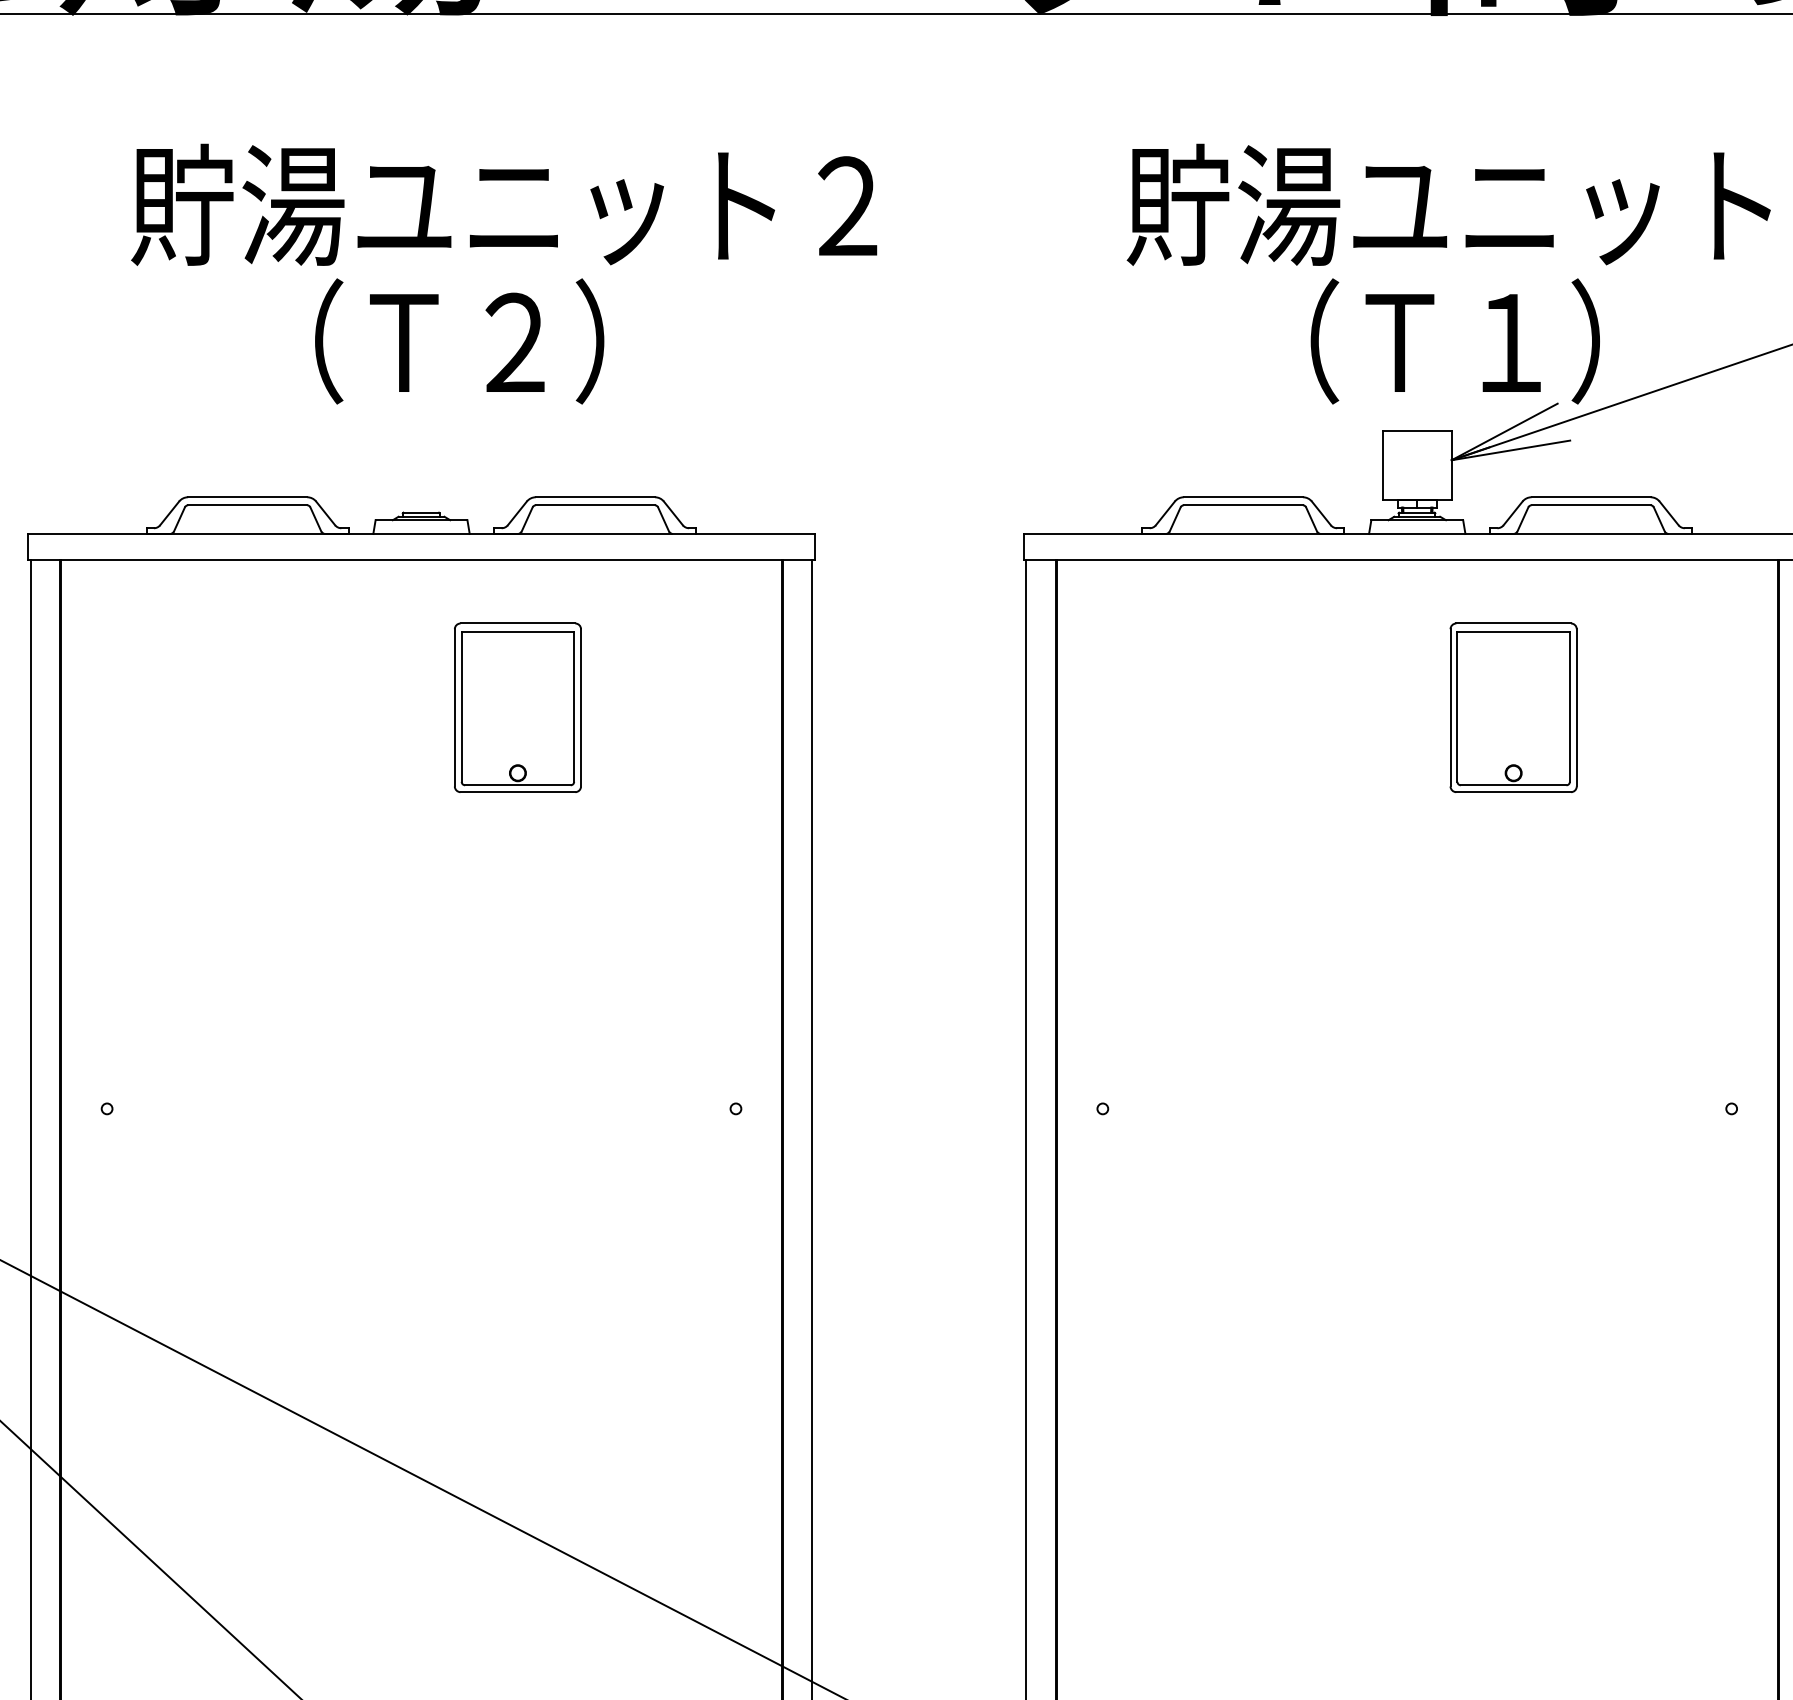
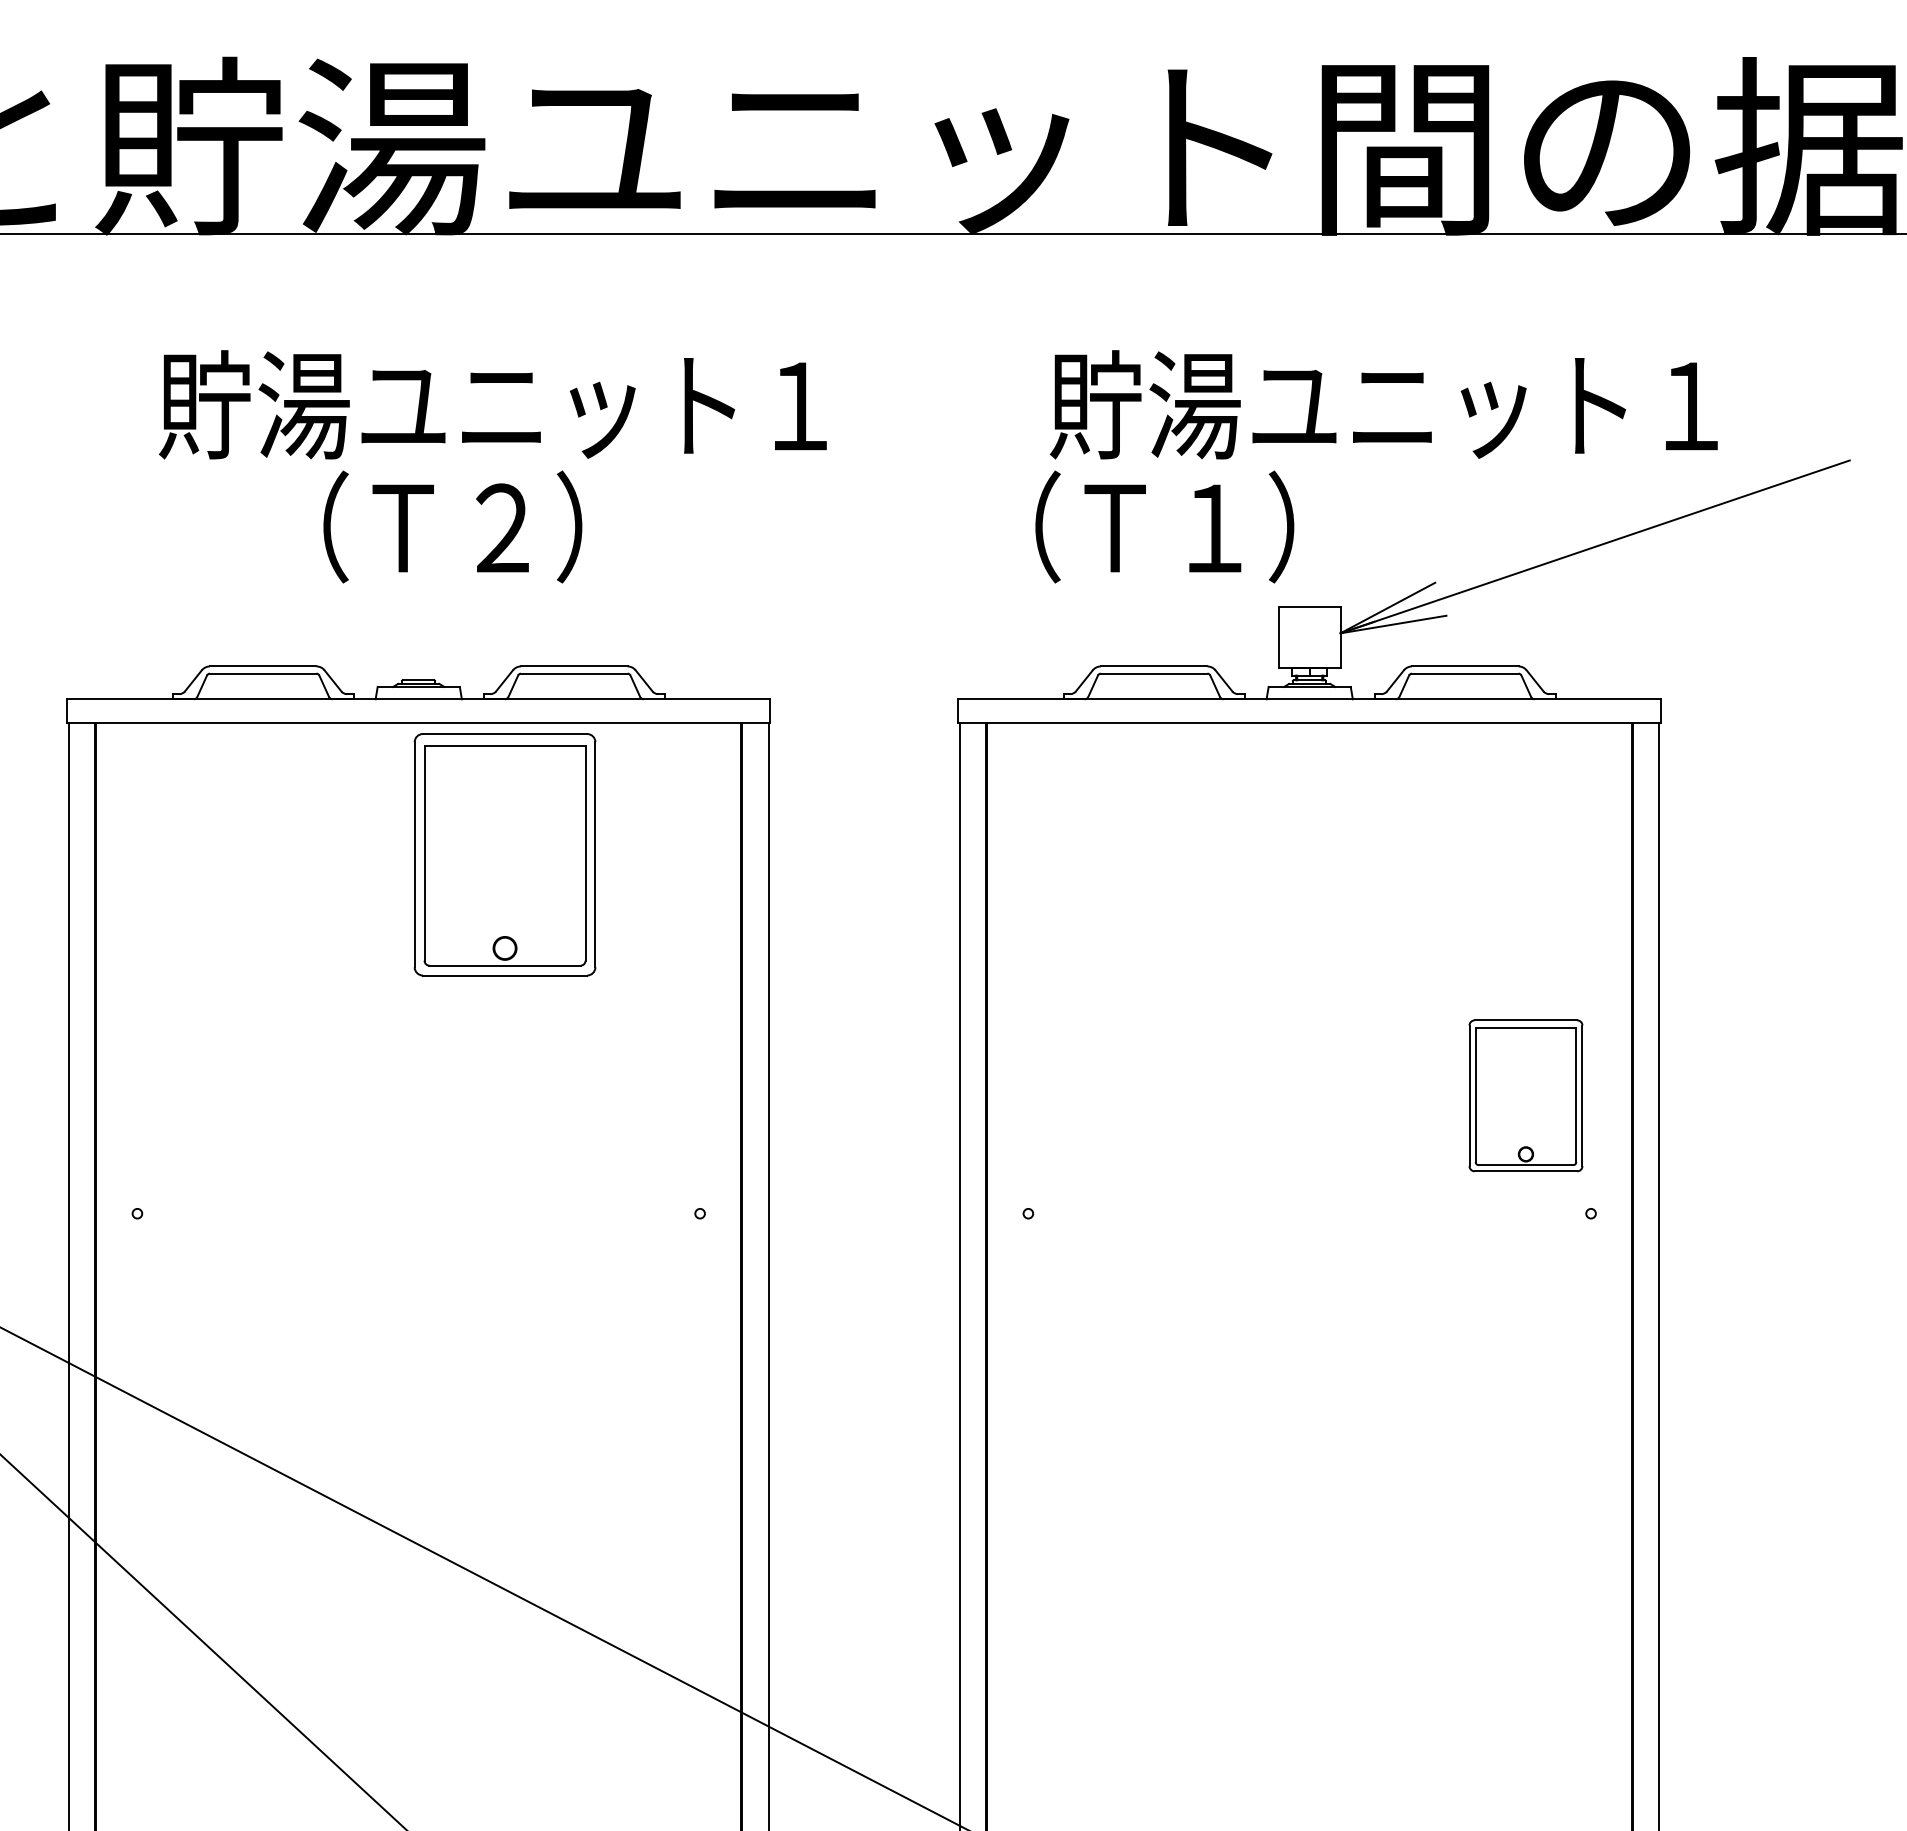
text: (847, 205) -> (799, 405), 貯湯ユニット２ -> 貯湯ユニット１
text: (1455, 340) -> (1164, 526), moved
part: (517, 707) -> (504, 854), size x1.6
part: (1513, 707) -> (1525, 1095), moved

